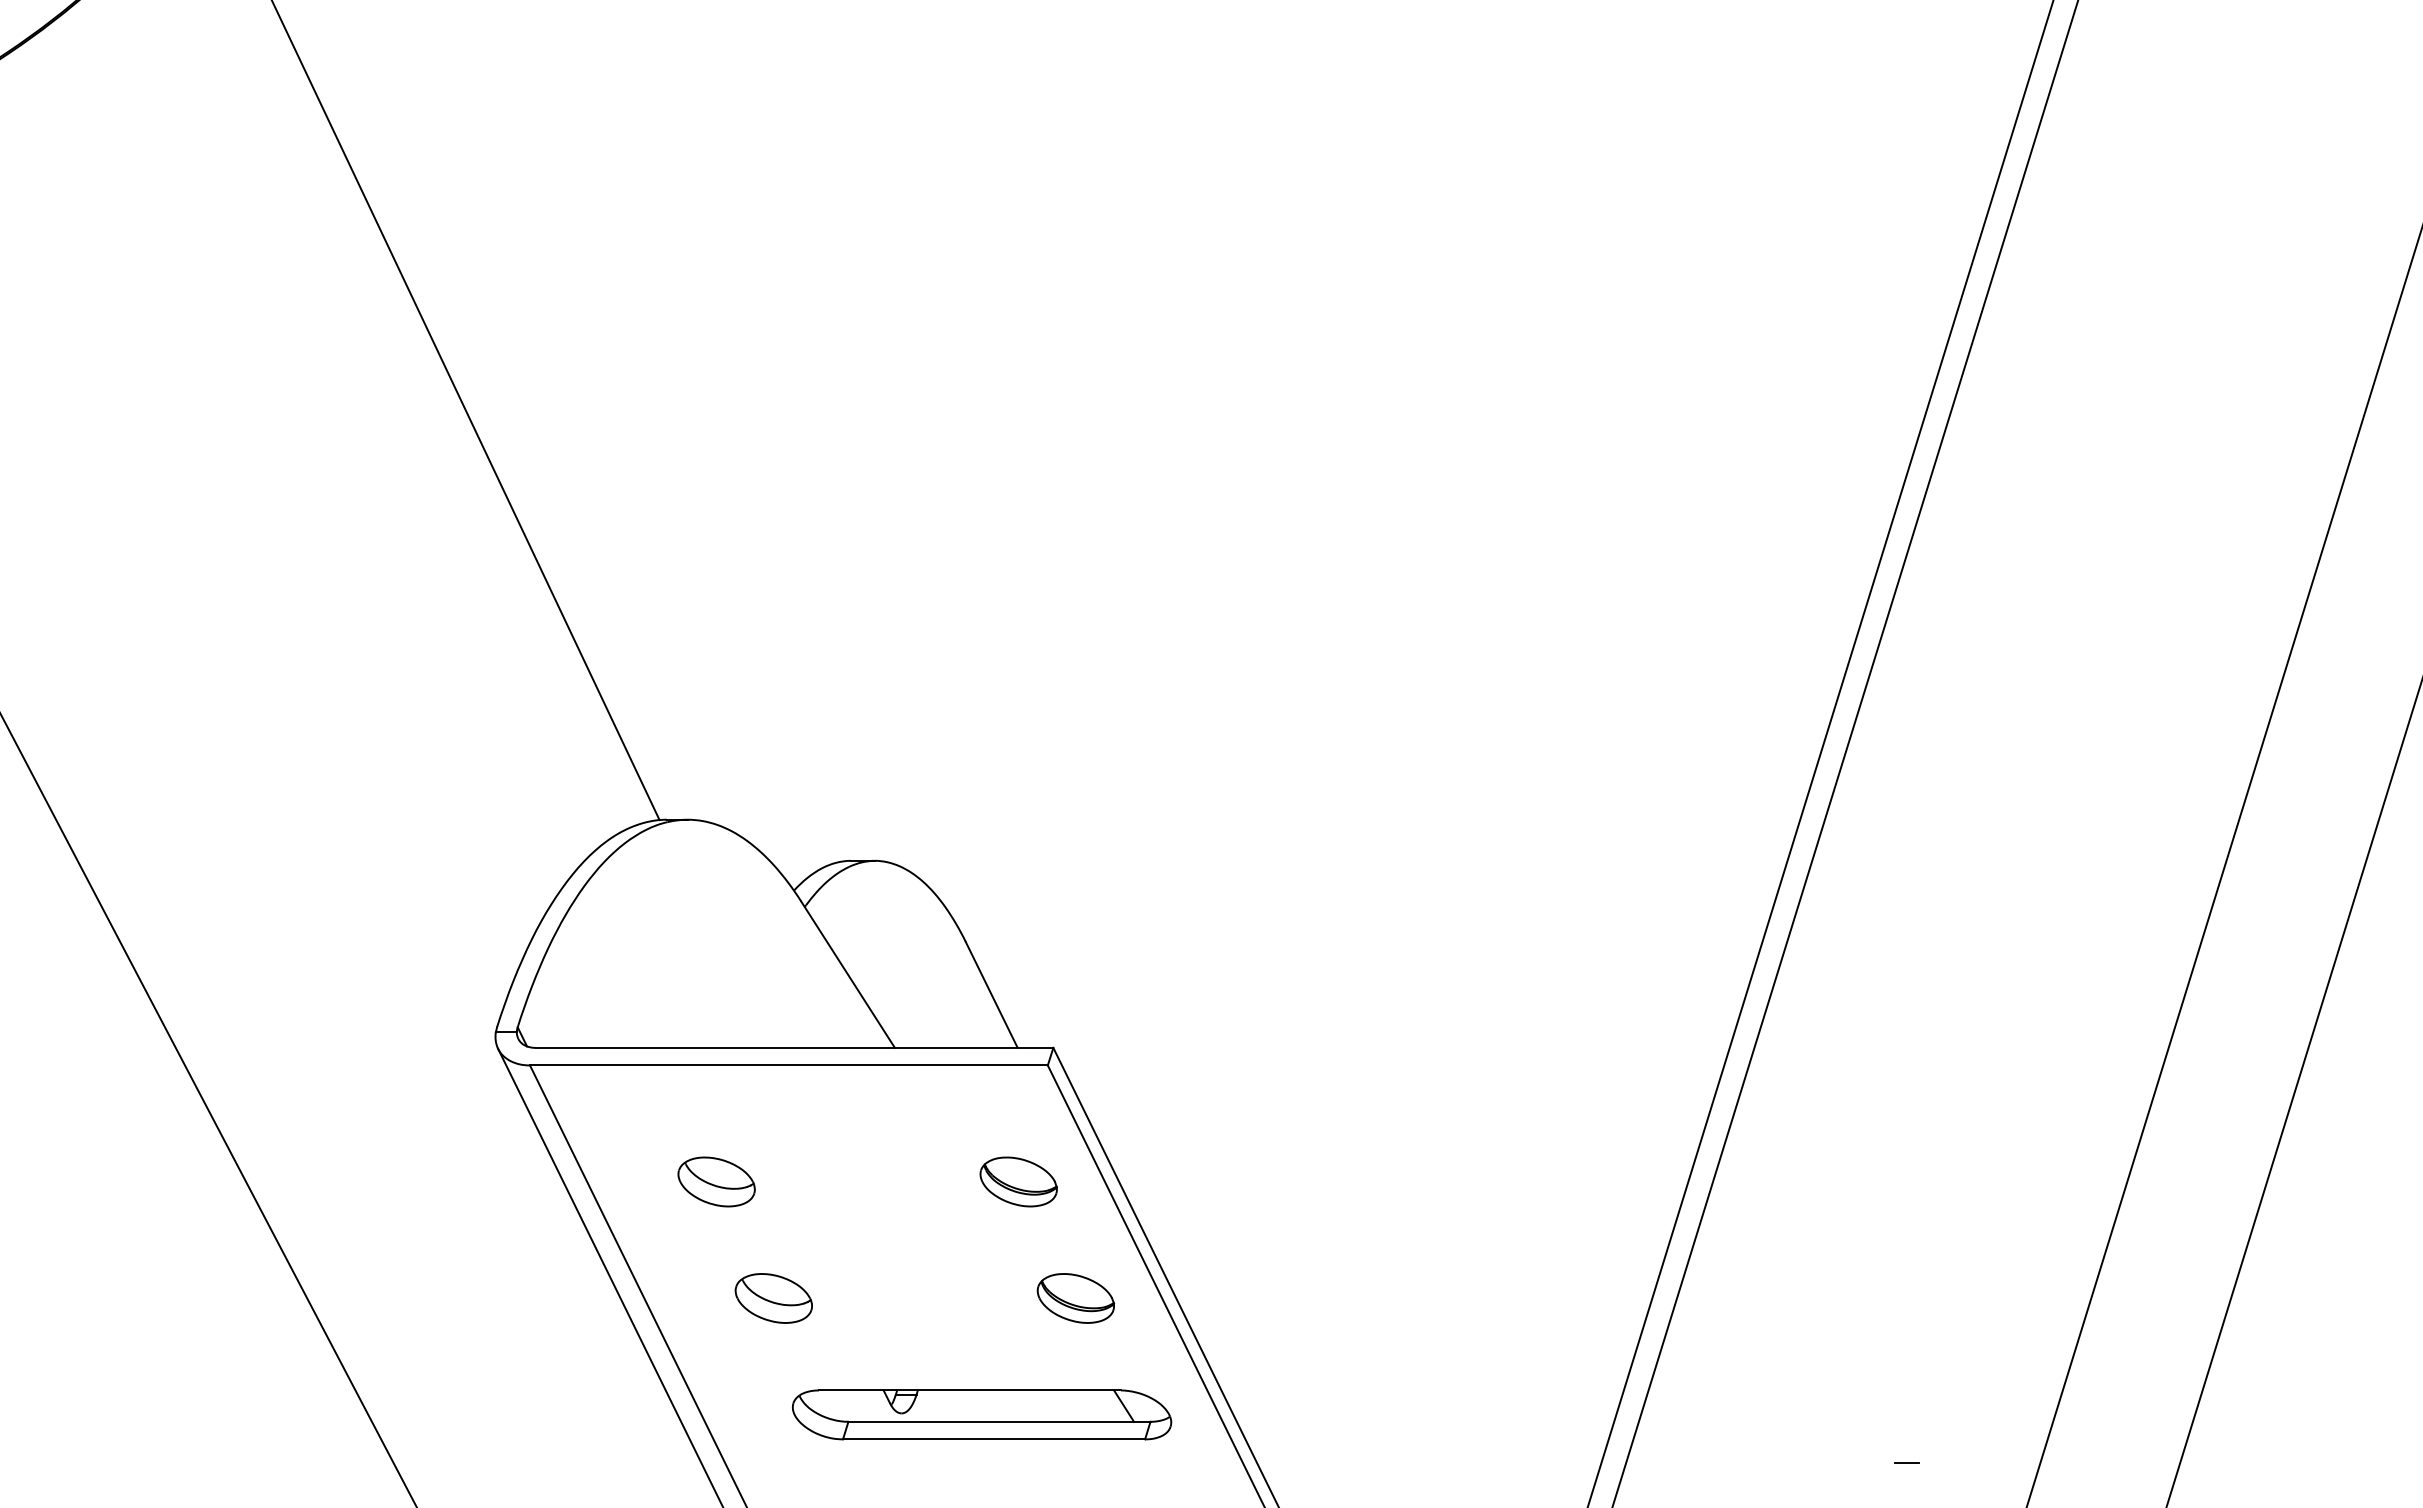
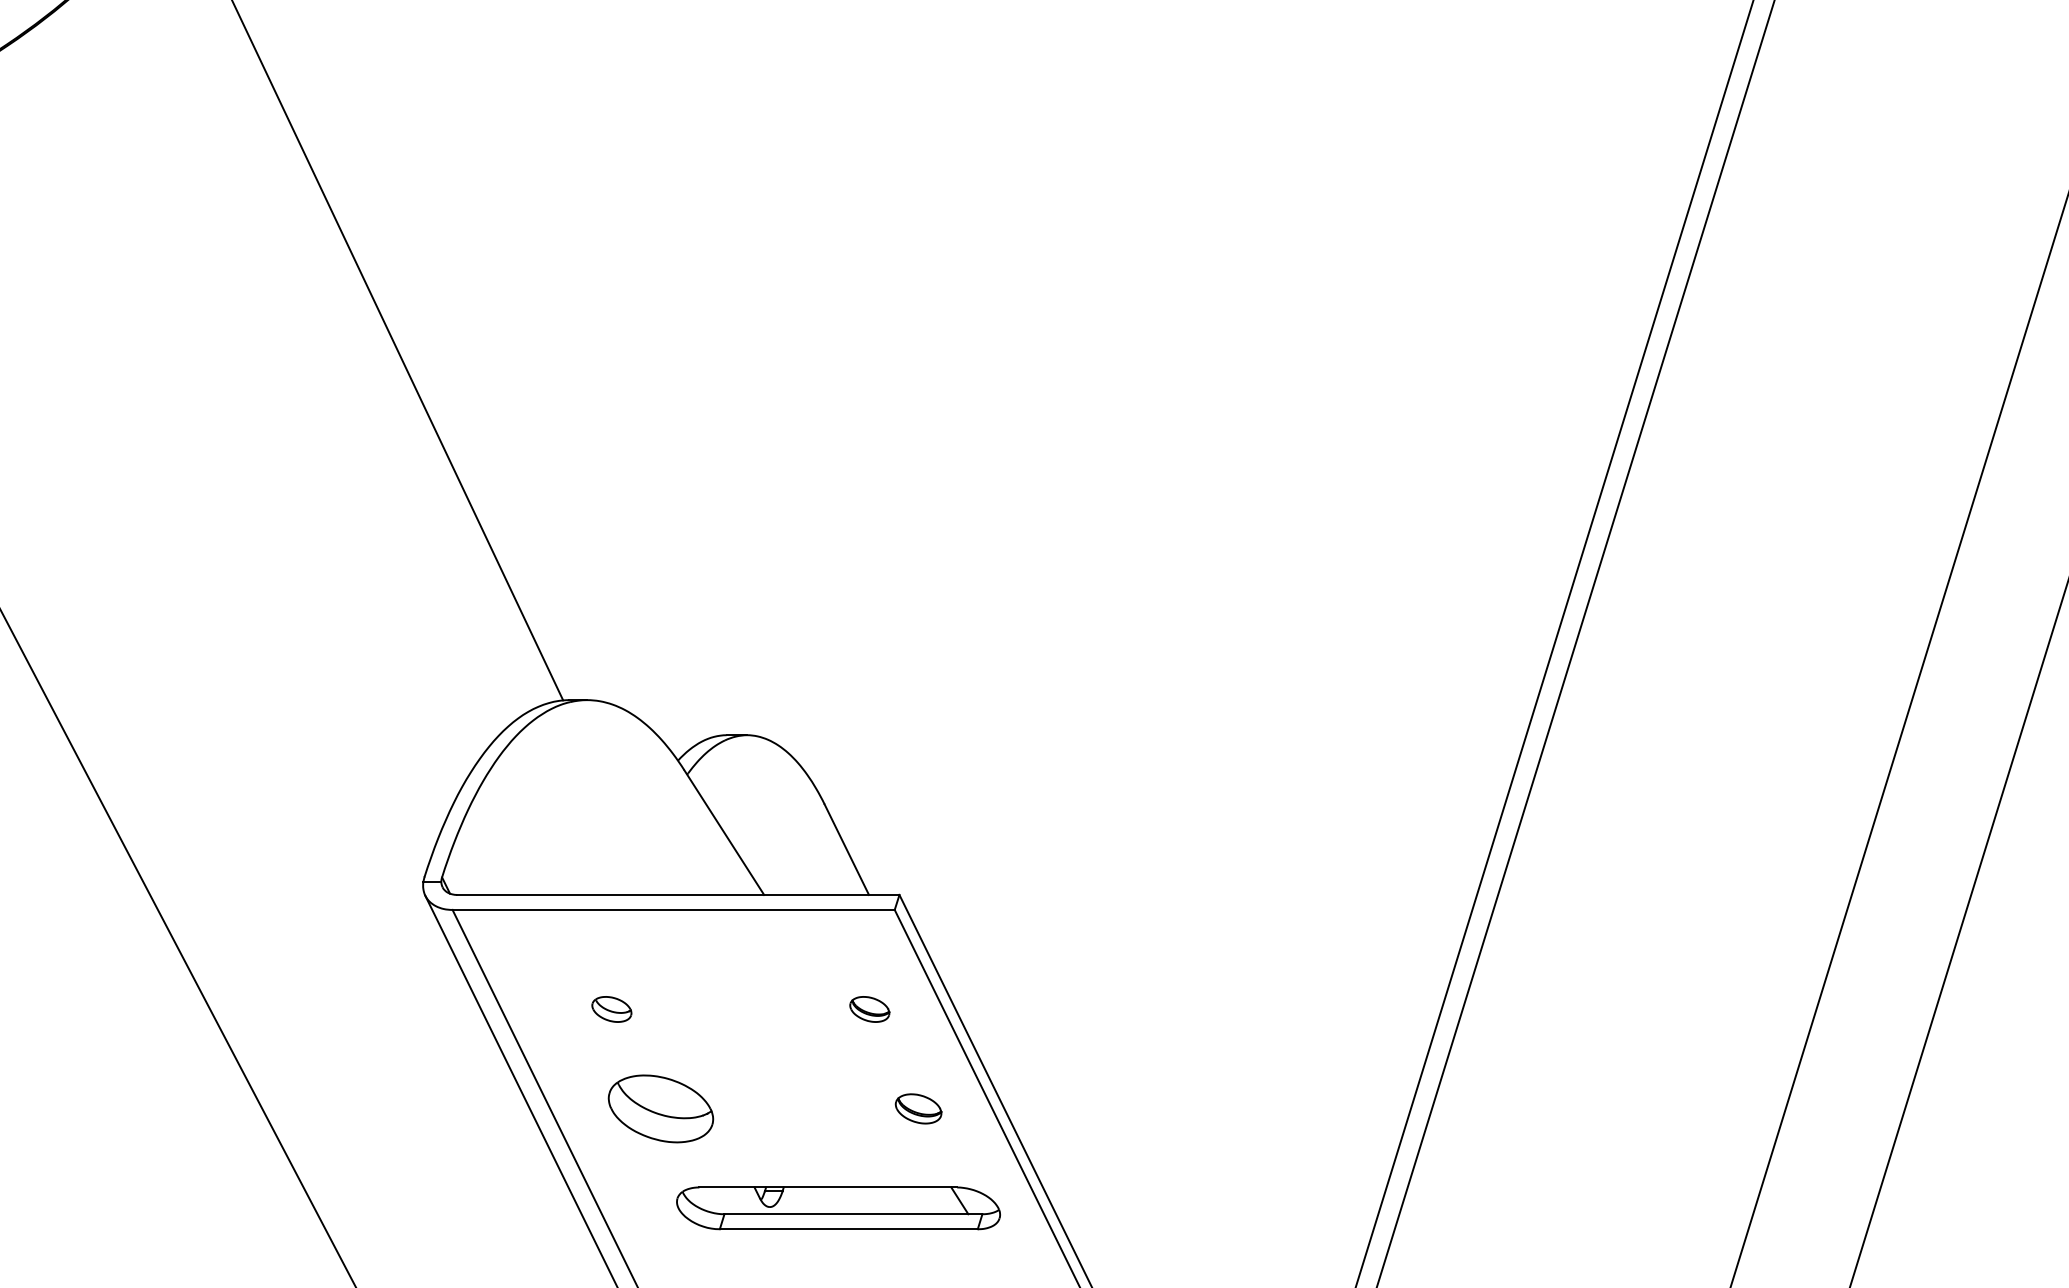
part: (716, 1181) -> (611, 1009), size x0.6
part: (1018, 1181) -> (869, 1009), size x0.6
part: (773, 1298) -> (660, 1108), size x1.6
part: (1075, 1298) -> (918, 1108), size x0.7
line: (1906, 1462) -> (1627, 1248), removed

